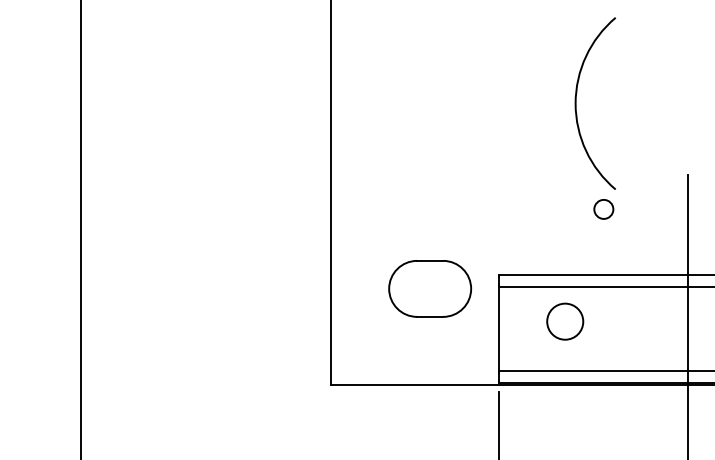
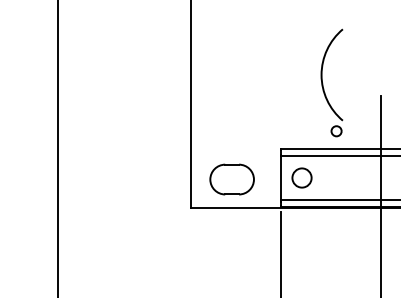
part: (579, 119) -> (323, 83), moved
part: (428, 288) -> (231, 179), moved
circle: (564, 320) -> (301, 177), moved

